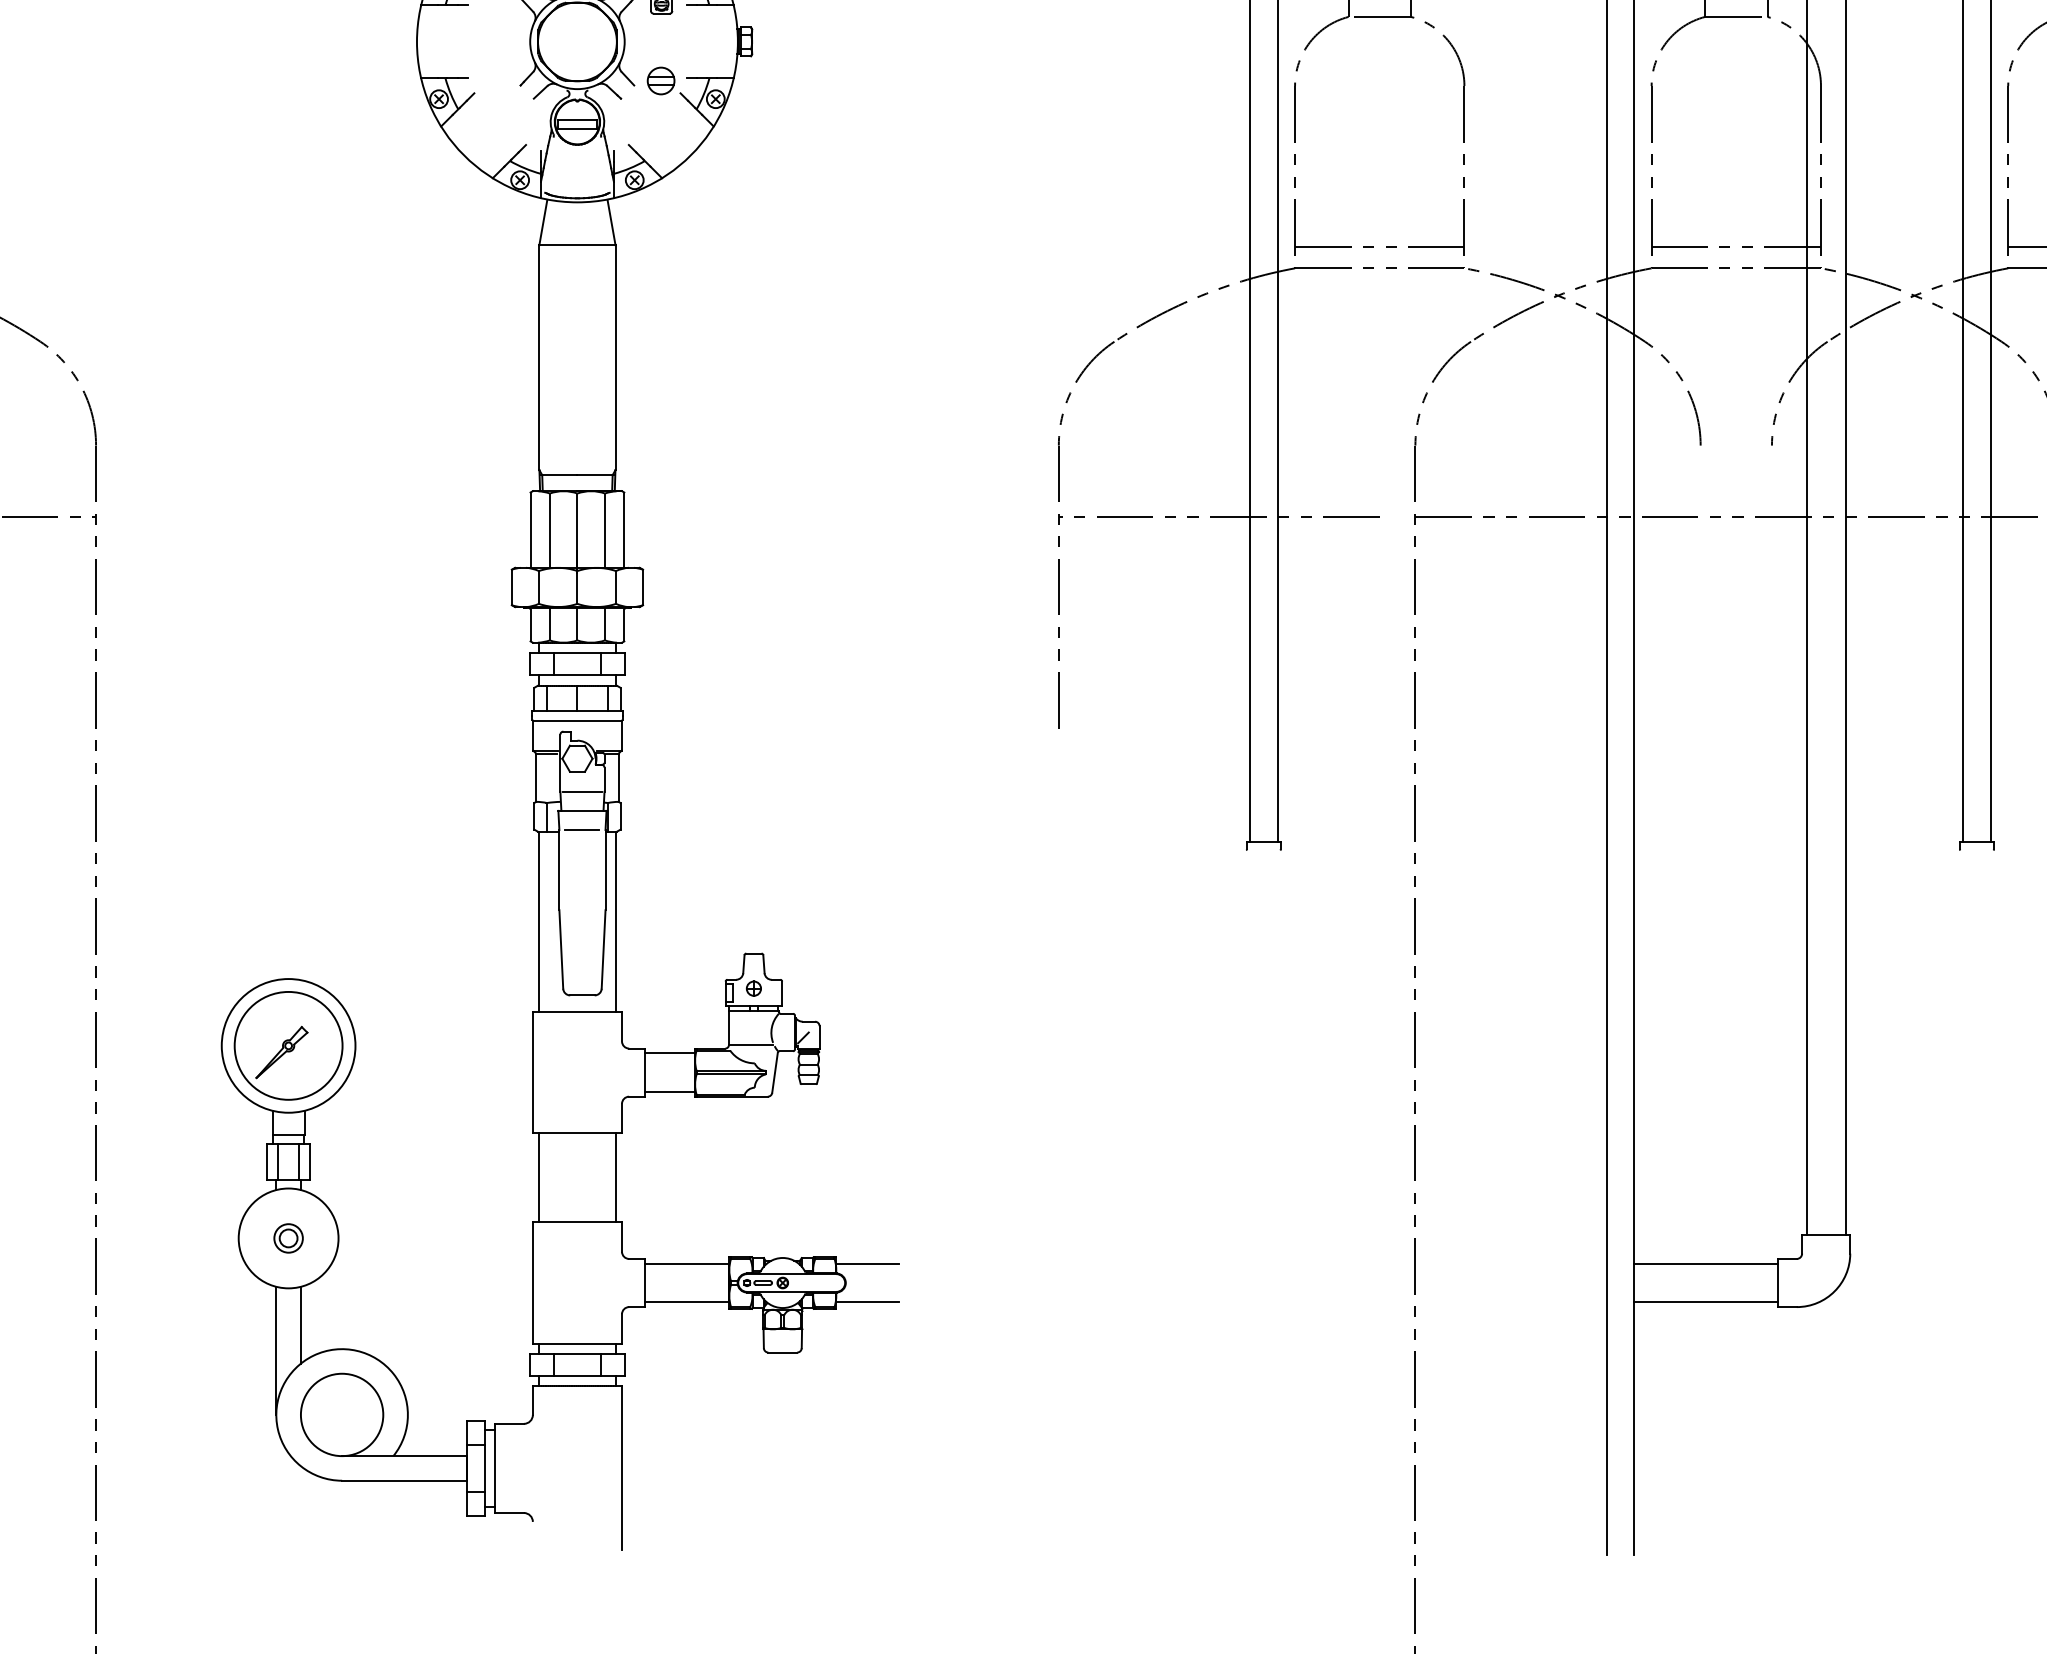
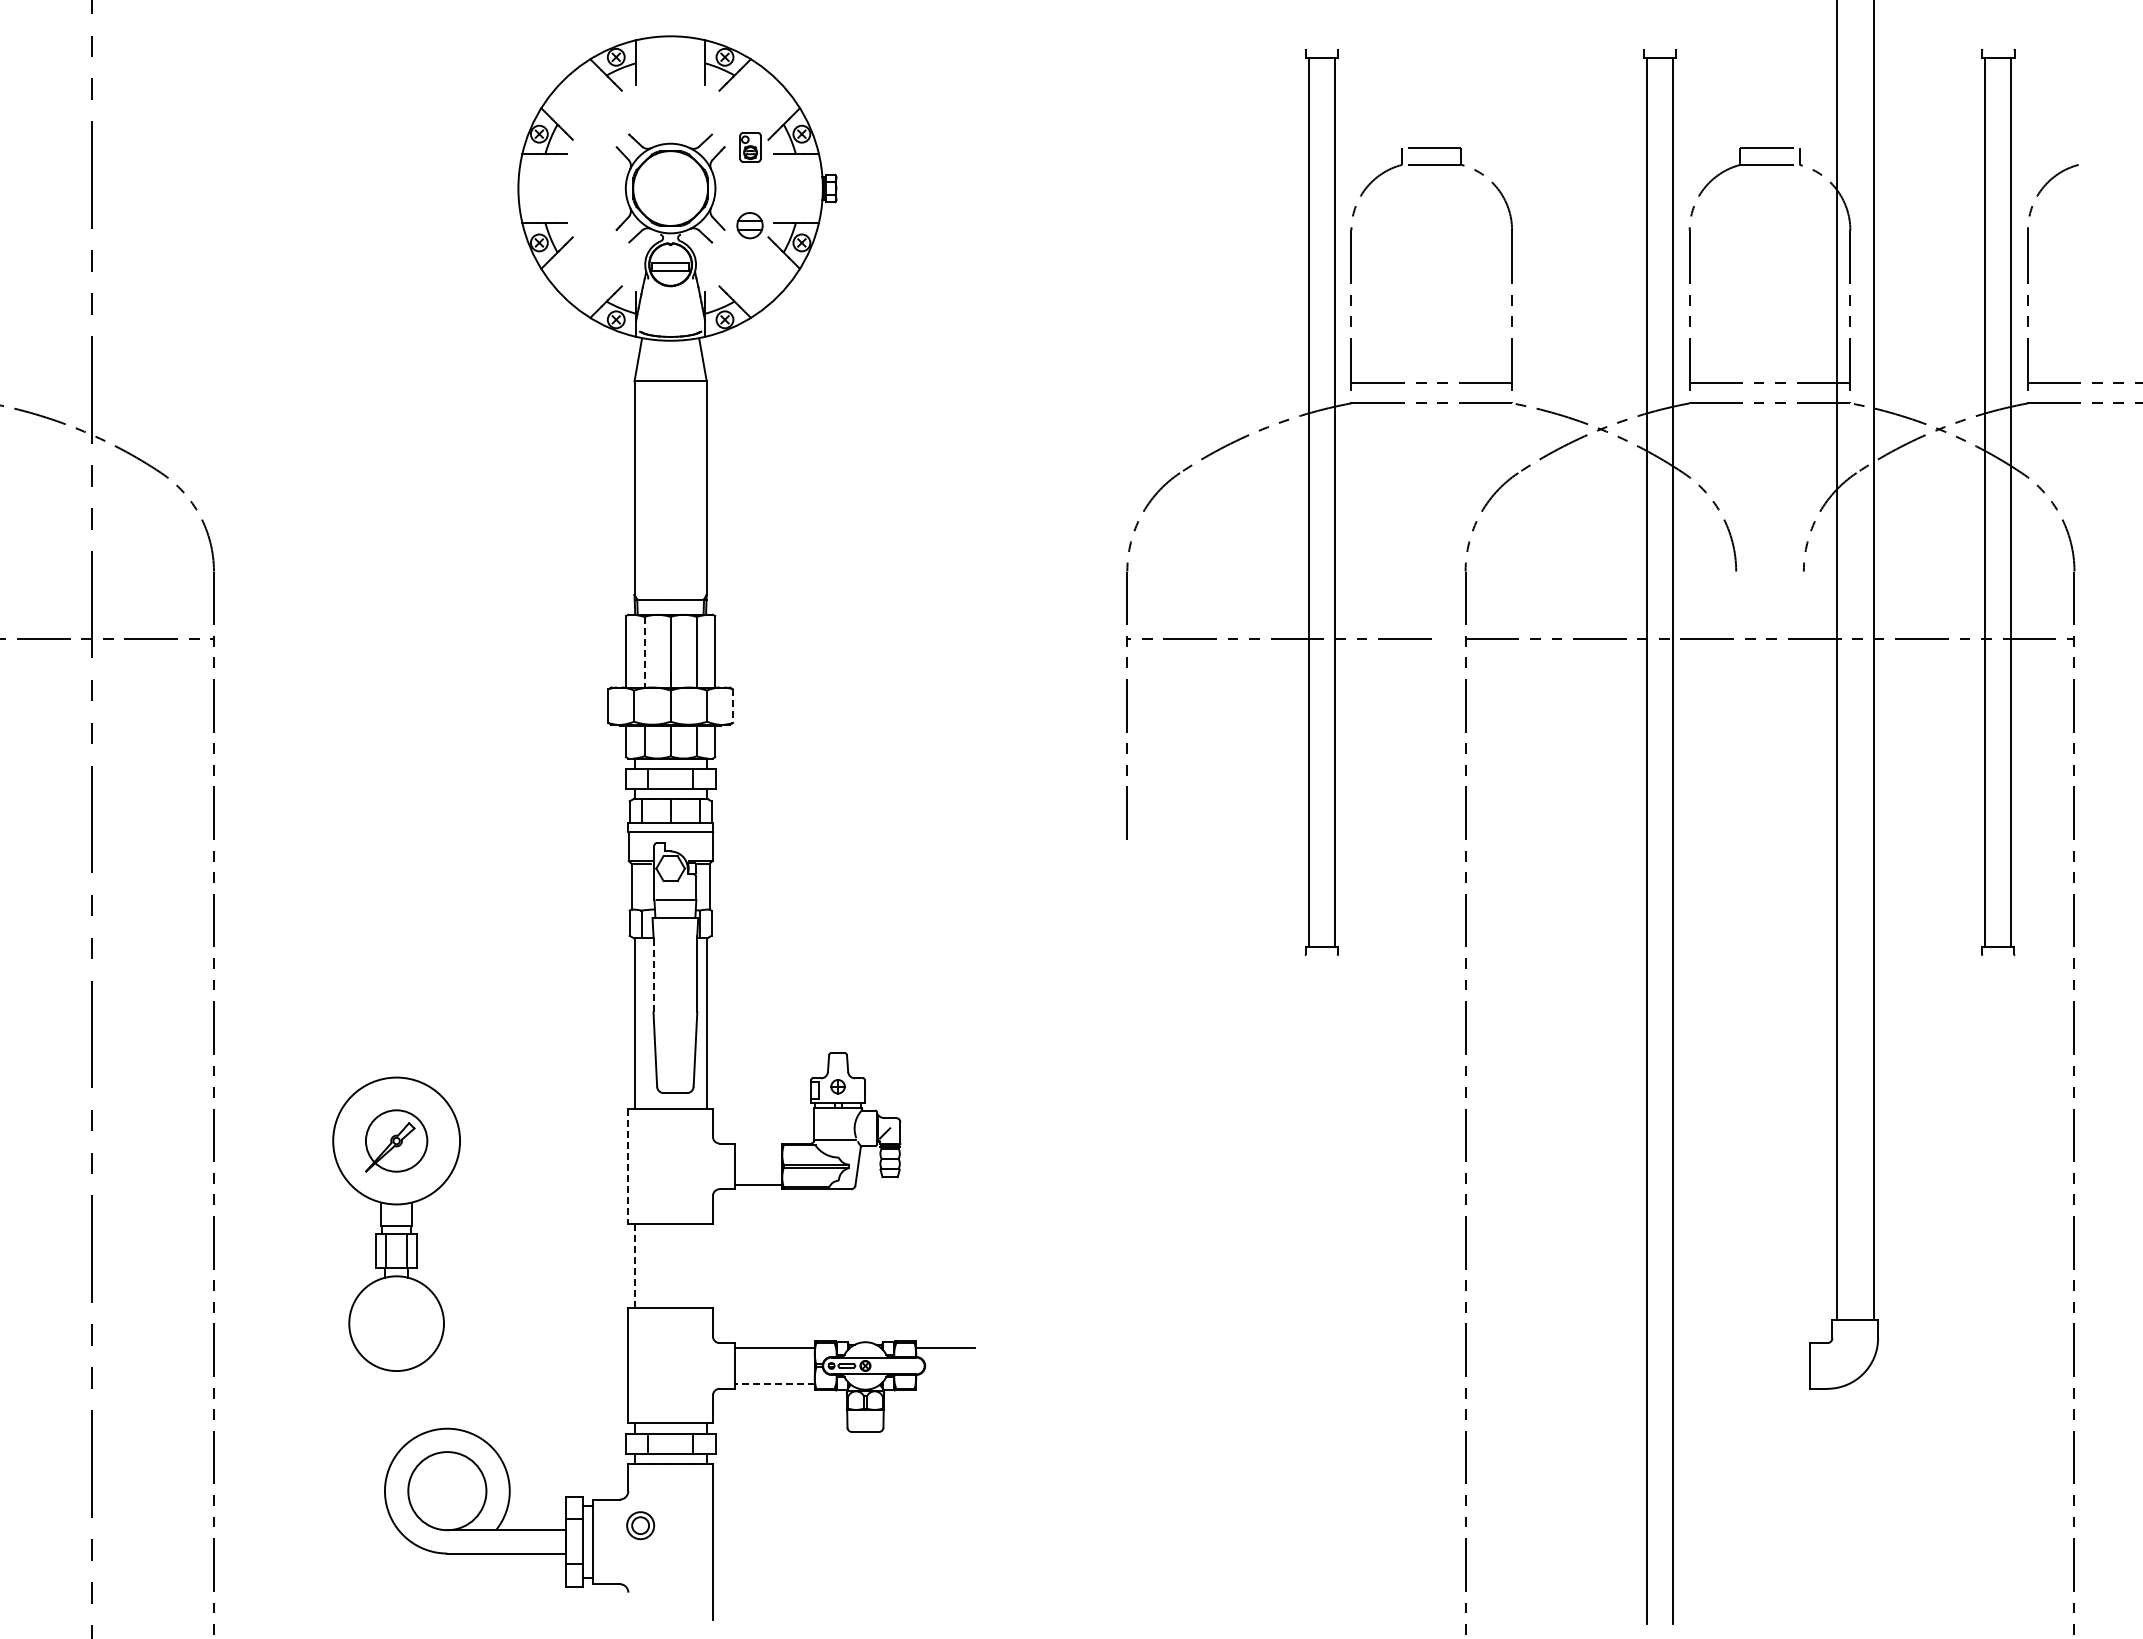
line: (549, 530) -> (644, 652), solid -> dashed
line: (642, 587) -> (732, 706), solid -> dashed
line: (581, 830) -> (674, 936), removed
line: (559, 869) -> (653, 973), solid -> dashed
circle: (288, 1045) -> (396, 1140), size x0.6
line: (670, 1053) -> (758, 1148), removed
line: (533, 1072) -> (628, 1166), solid -> dashed
line: (615, 1177) -> (706, 1265), removed
line: (539, 1178) -> (634, 1266), solid -> dashed
part: (288, 1238) -> (640, 1525), moved
line: (1706, 1263) -> (1741, 1347), removed
line: (686, 1302) -> (774, 1384), solid -> dashed
line: (867, 1302) -> (945, 1384), removed
line: (1706, 1302) -> (1741, 1384), removed
line: (301, 1324) -> (408, 1405), removed
line: (275, 1351) -> (384, 1430), removed

